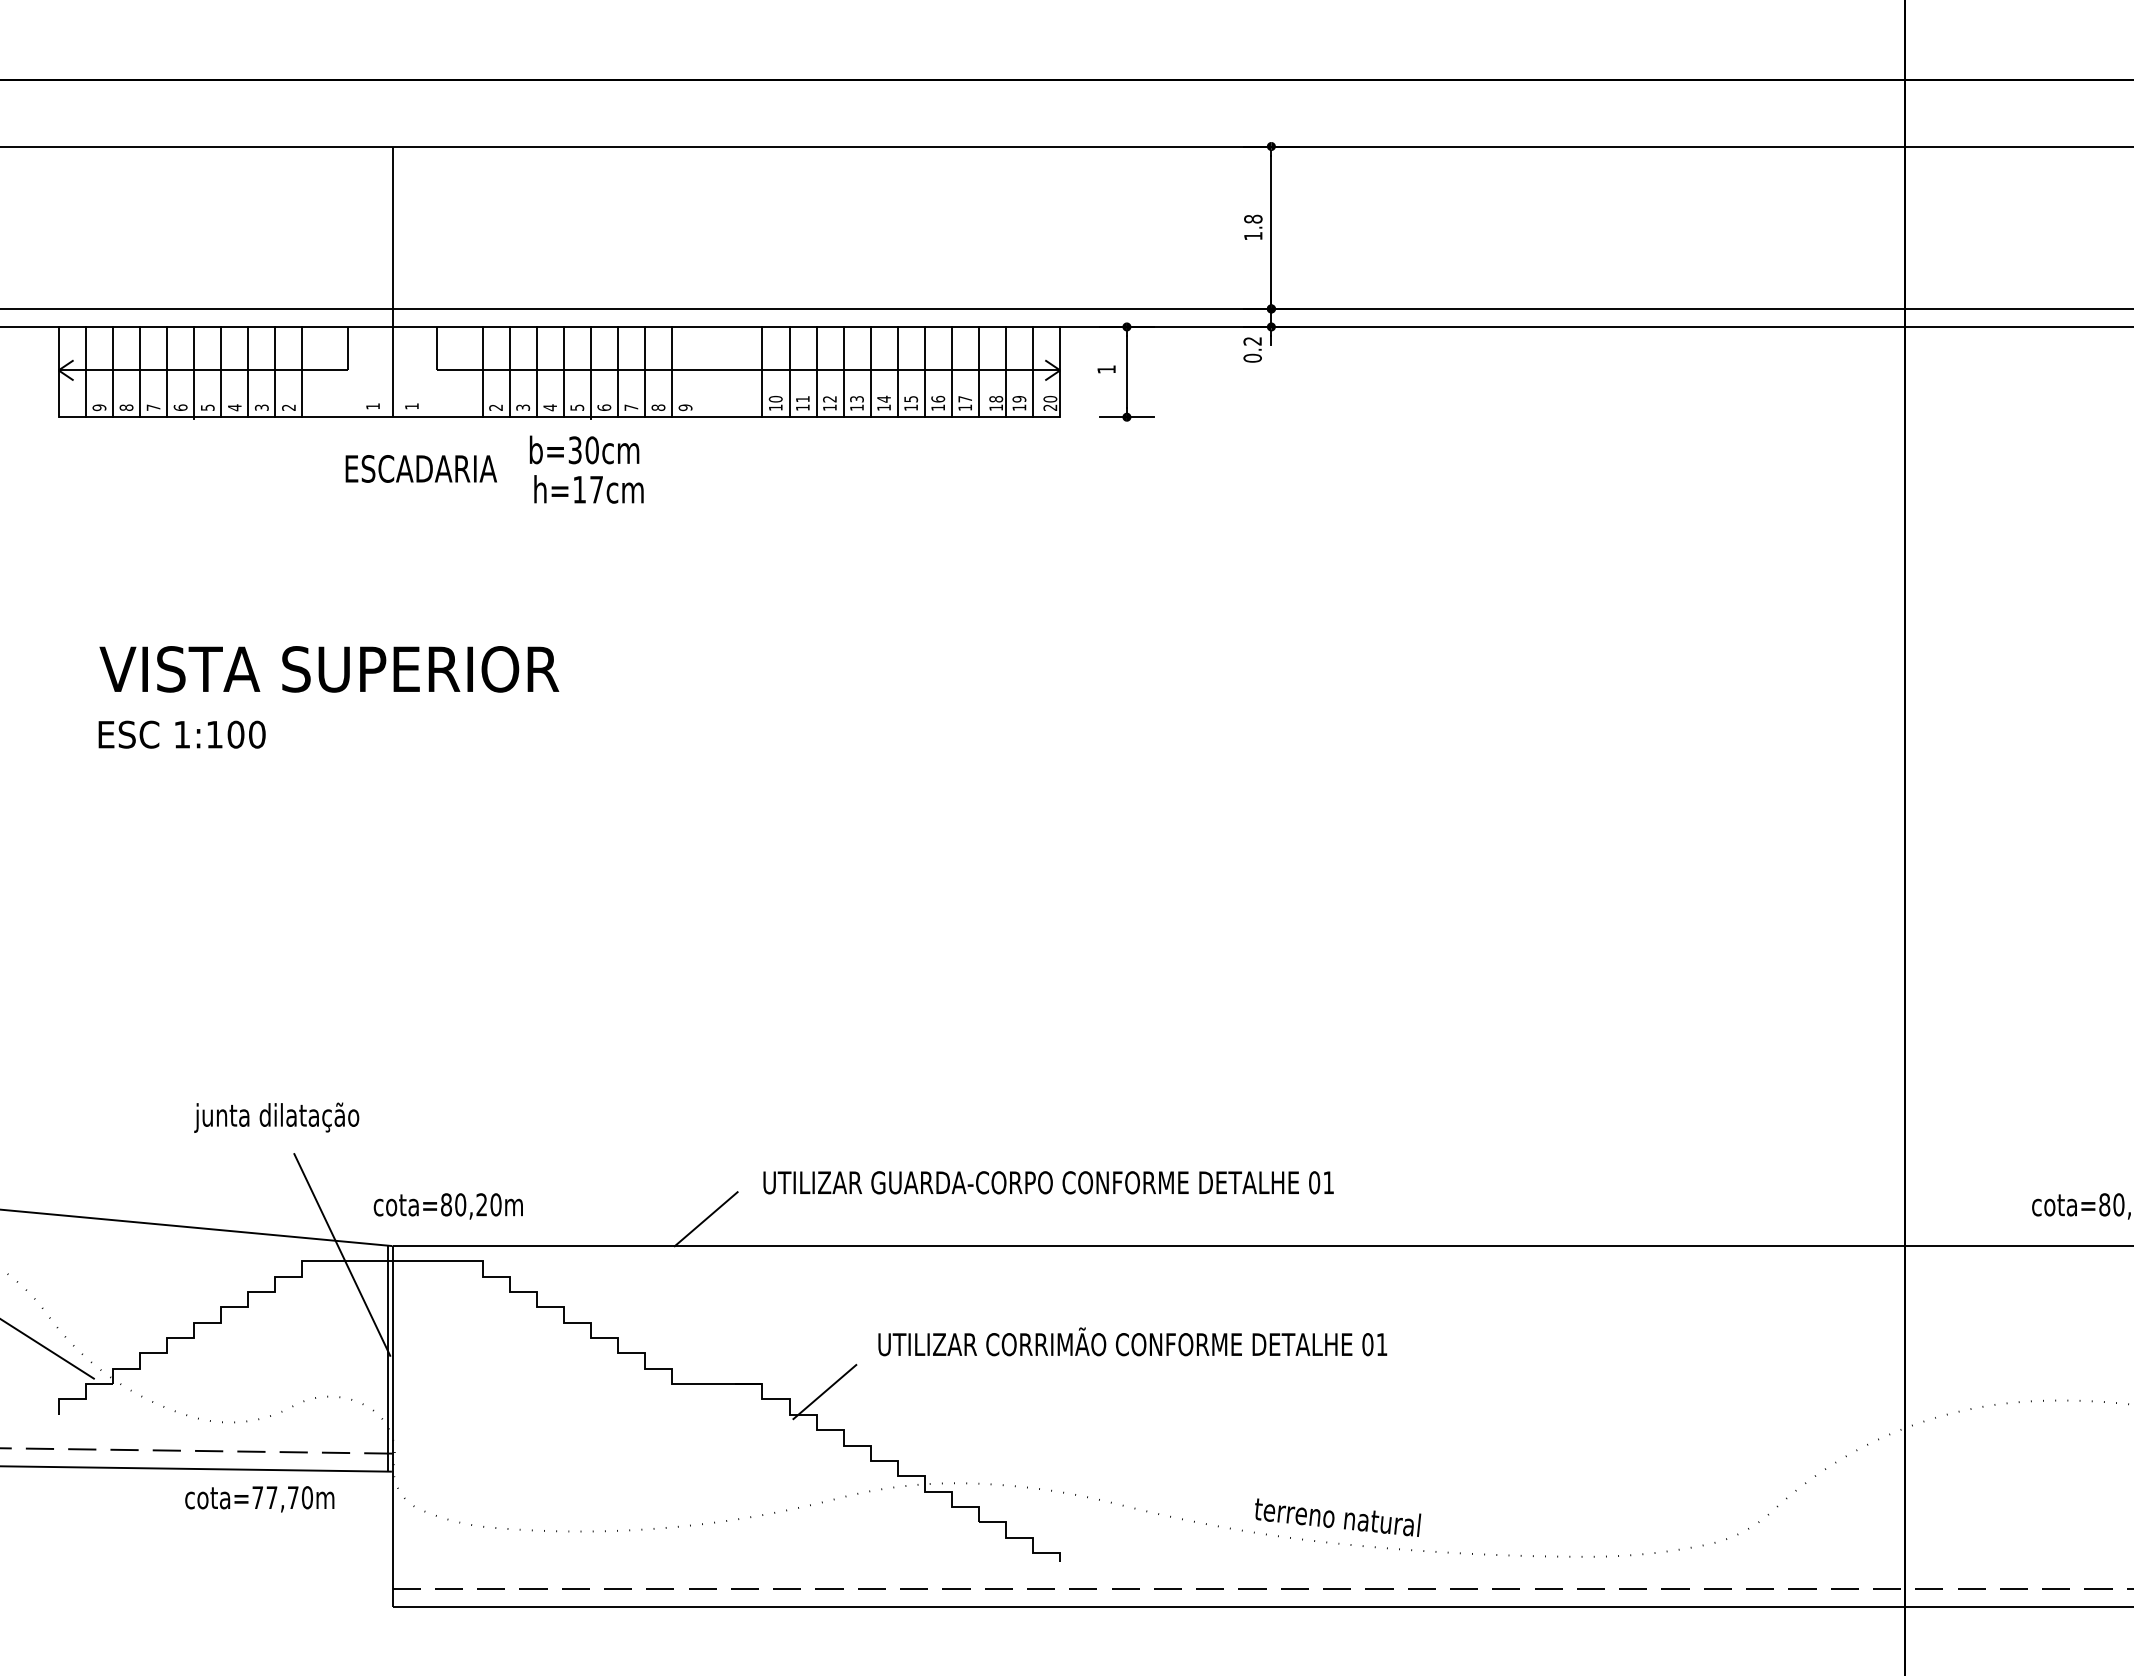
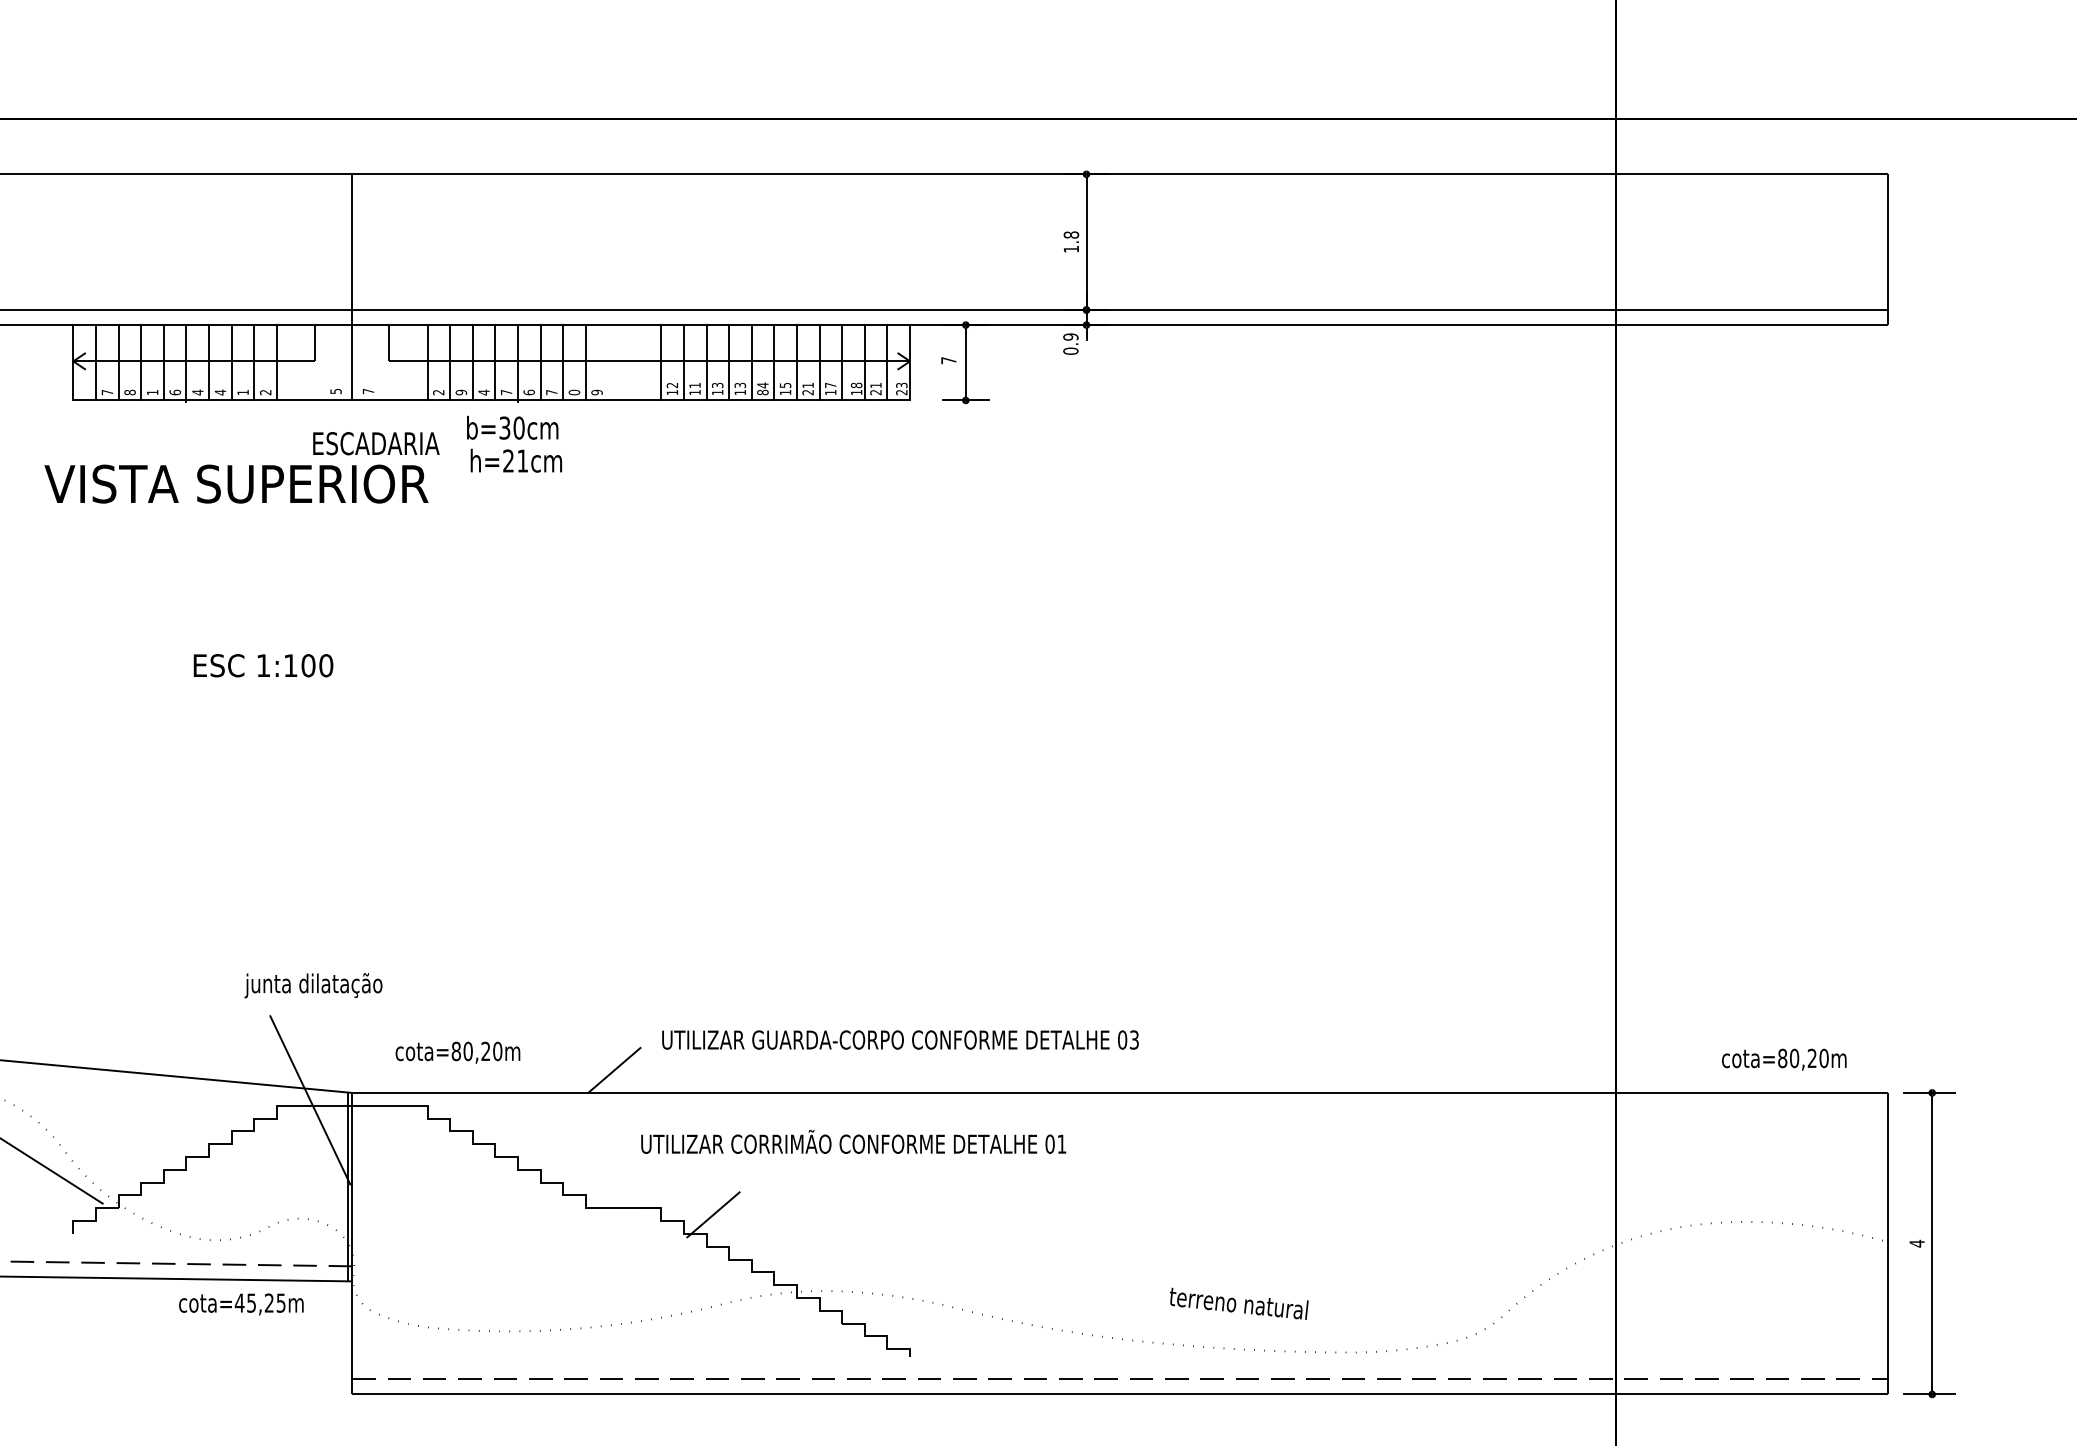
text: (1252, 340) -> (1070, 336), 0.2 -> 0.9
text: (1106, 369) -> (948, 360), 1 -> 7
text: (775, 399) -> (672, 385), 10 -> 12
text: (830, 399) -> (718, 385), 12 -> 13
text: (1049, 399) -> (901, 385), 20 -> 23
text: (937, 402) -> (807, 388), 16 -> 21
text: (1018, 402) -> (875, 388), 19 -> 21
text: (372, 406) -> (335, 391), 1 -> 5
text: (411, 406) -> (368, 391), 1 -> 7
text: (99, 407) -> (107, 392), 9 -> 7
text: (153, 407) -> (152, 392), 7 -> 1
text: (207, 407) -> (197, 392), 5 -> 4
text: (261, 407) -> (242, 392), 3 -> 1
text: (522, 407) -> (460, 392), 3 -> 9
text: (577, 407) -> (506, 392), 5 -> 7
text: (658, 407) -> (574, 392), 8 -> 0
text: (883, 407) -> (762, 392), 14 -> 84
text: (587, 489) -> (515, 460), h=17cm -> h=21cm
text: (329, 668) -> (236, 483), moved
text: (182, 734) -> (263, 665), moved
text: (276, 1117) -> (313, 985), moved
text: (1328, 1182) -> (1134, 1039), 01 -> 03
text: (447, 1206) -> (457, 1052), moved
text: (1132, 1341) -> (853, 1141), moved
text: (281, 1496) -> (259, 1302), cota=77,70m -> cota=45,25m
text: (1338, 1517) -> (1239, 1303), moved

